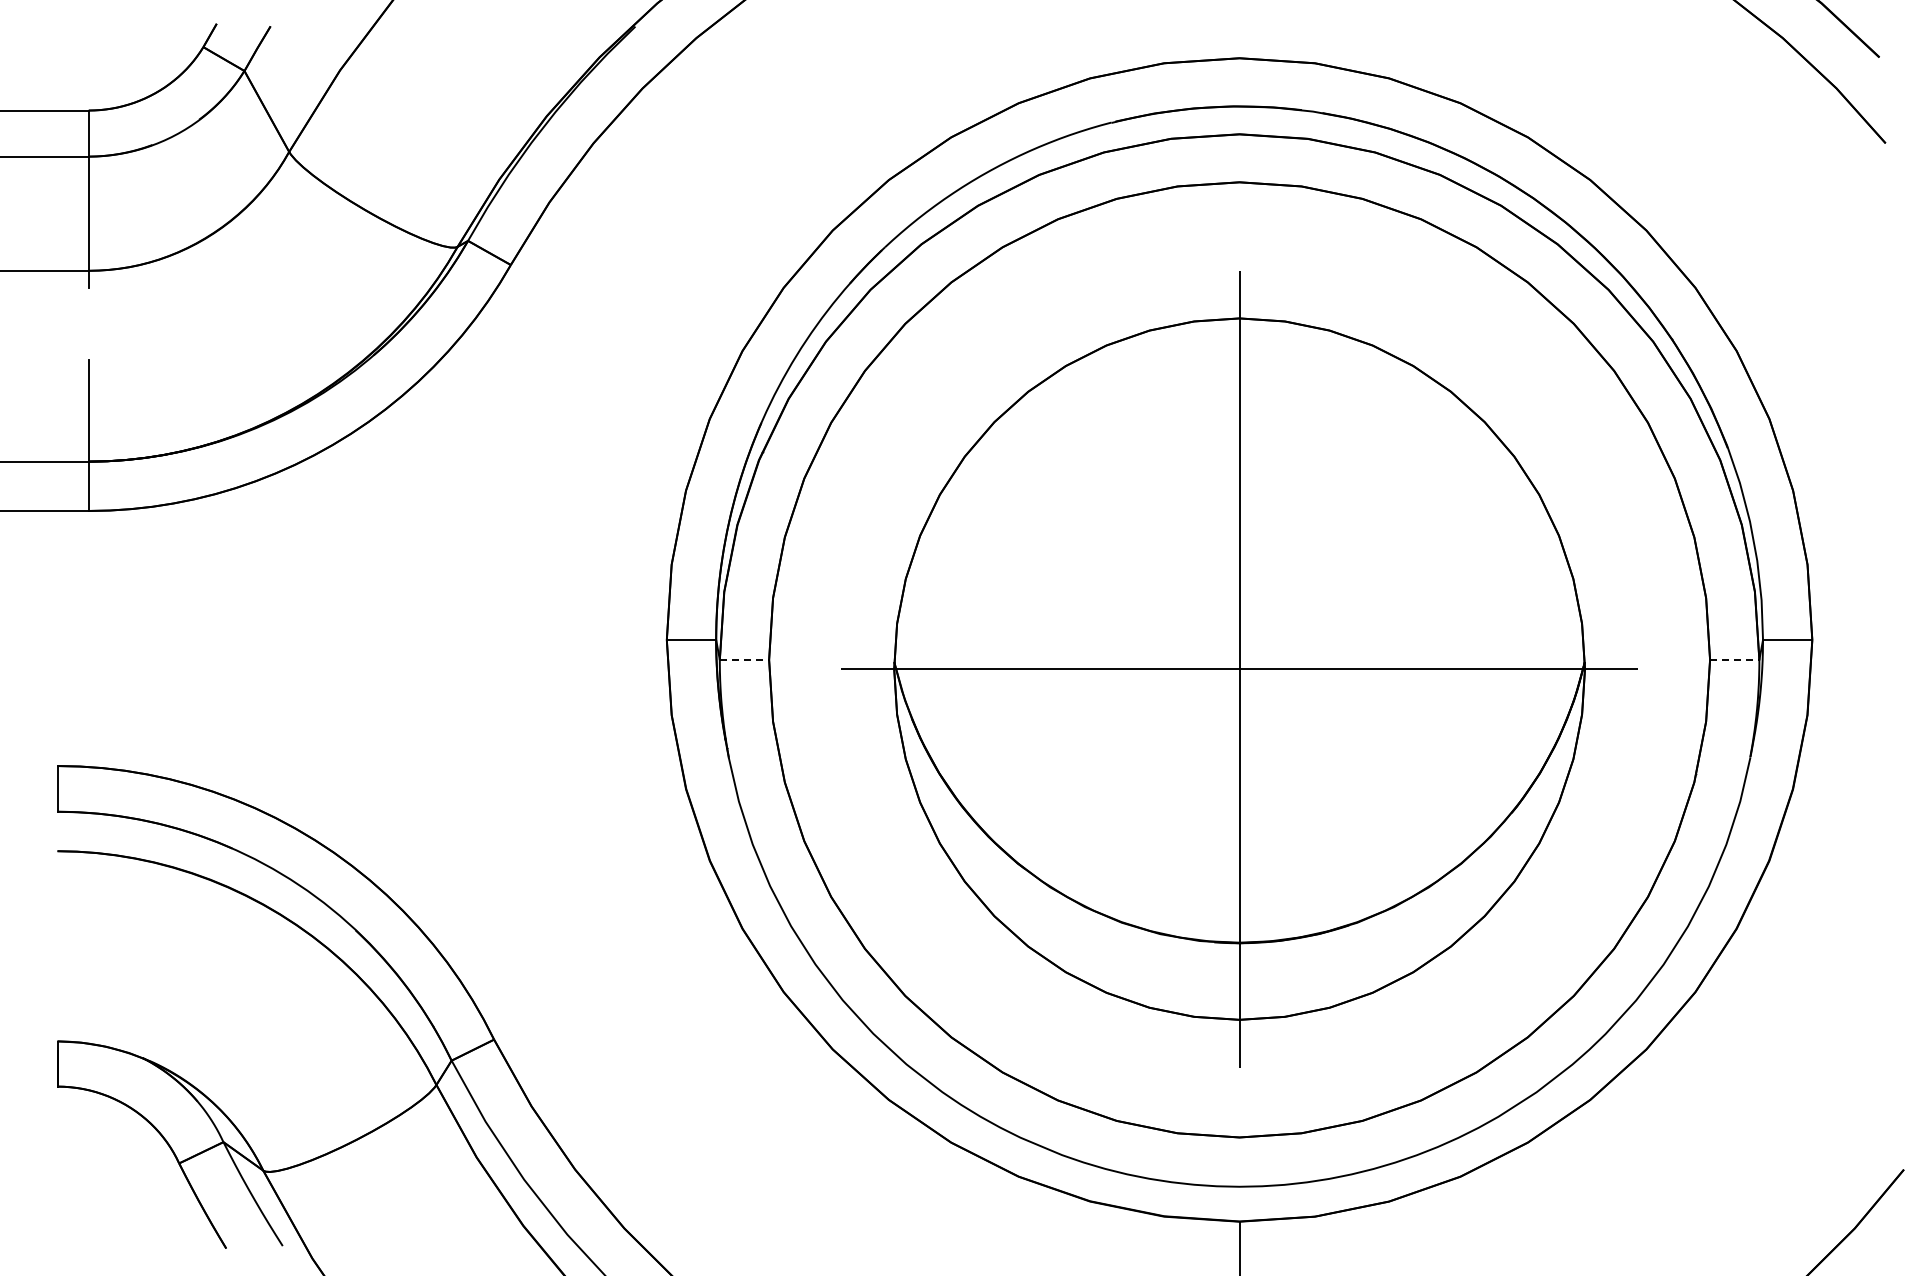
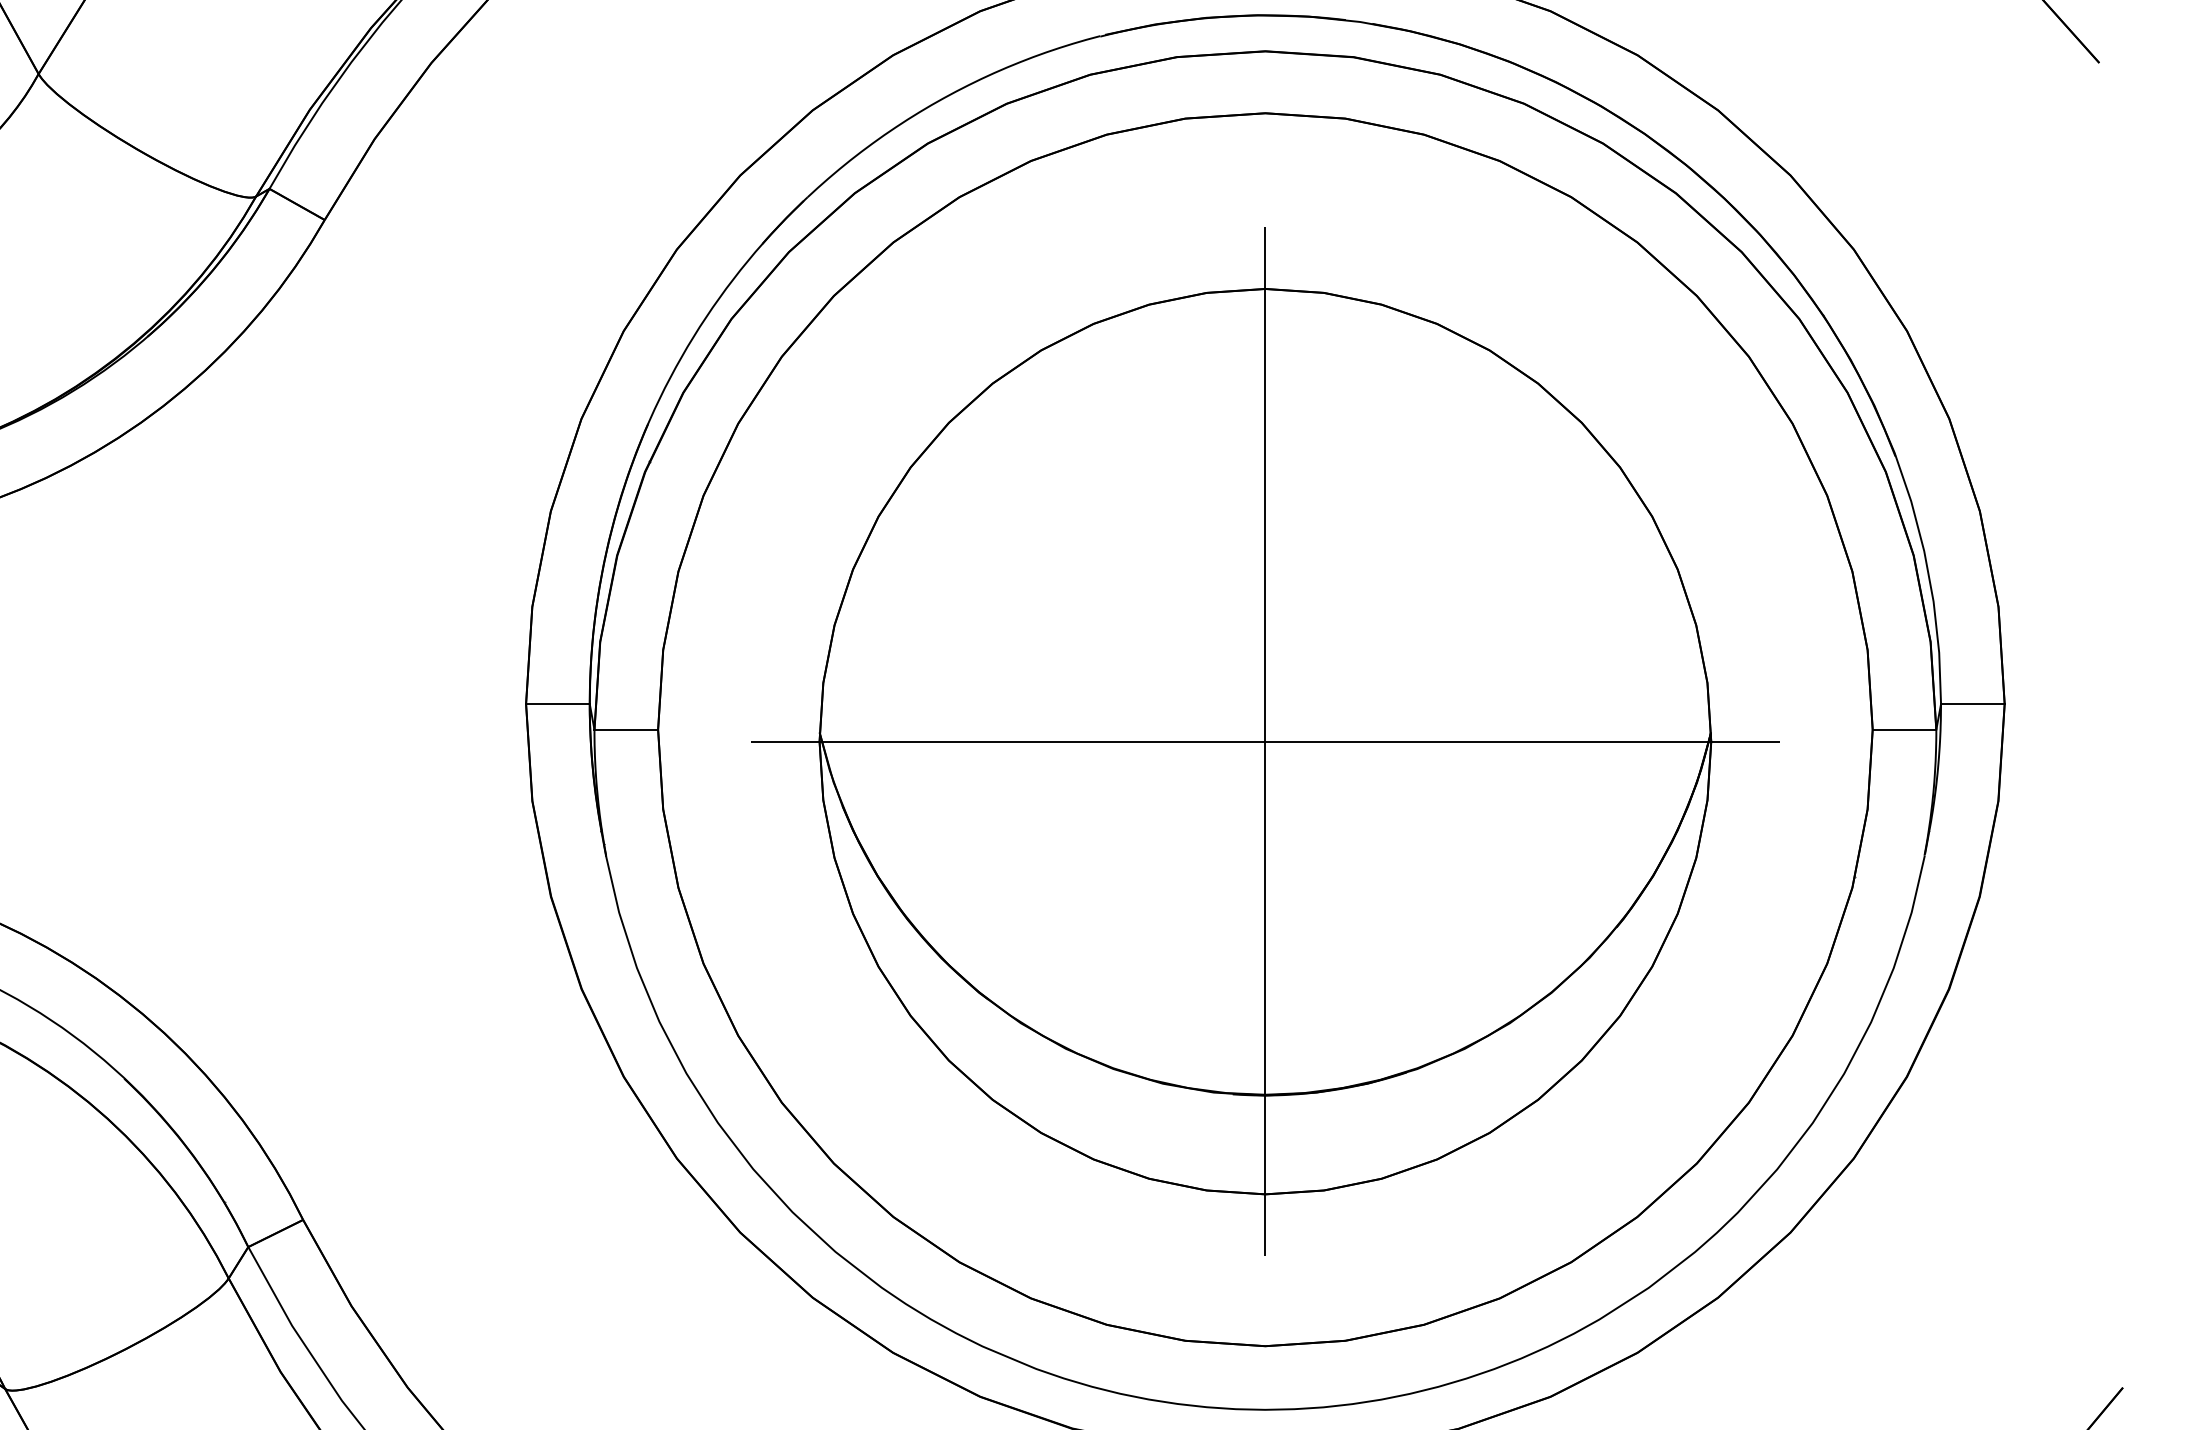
line: (744, 659) -> (626, 729), dashed -> solid
line: (1734, 659) -> (1904, 729), dashed -> solid

